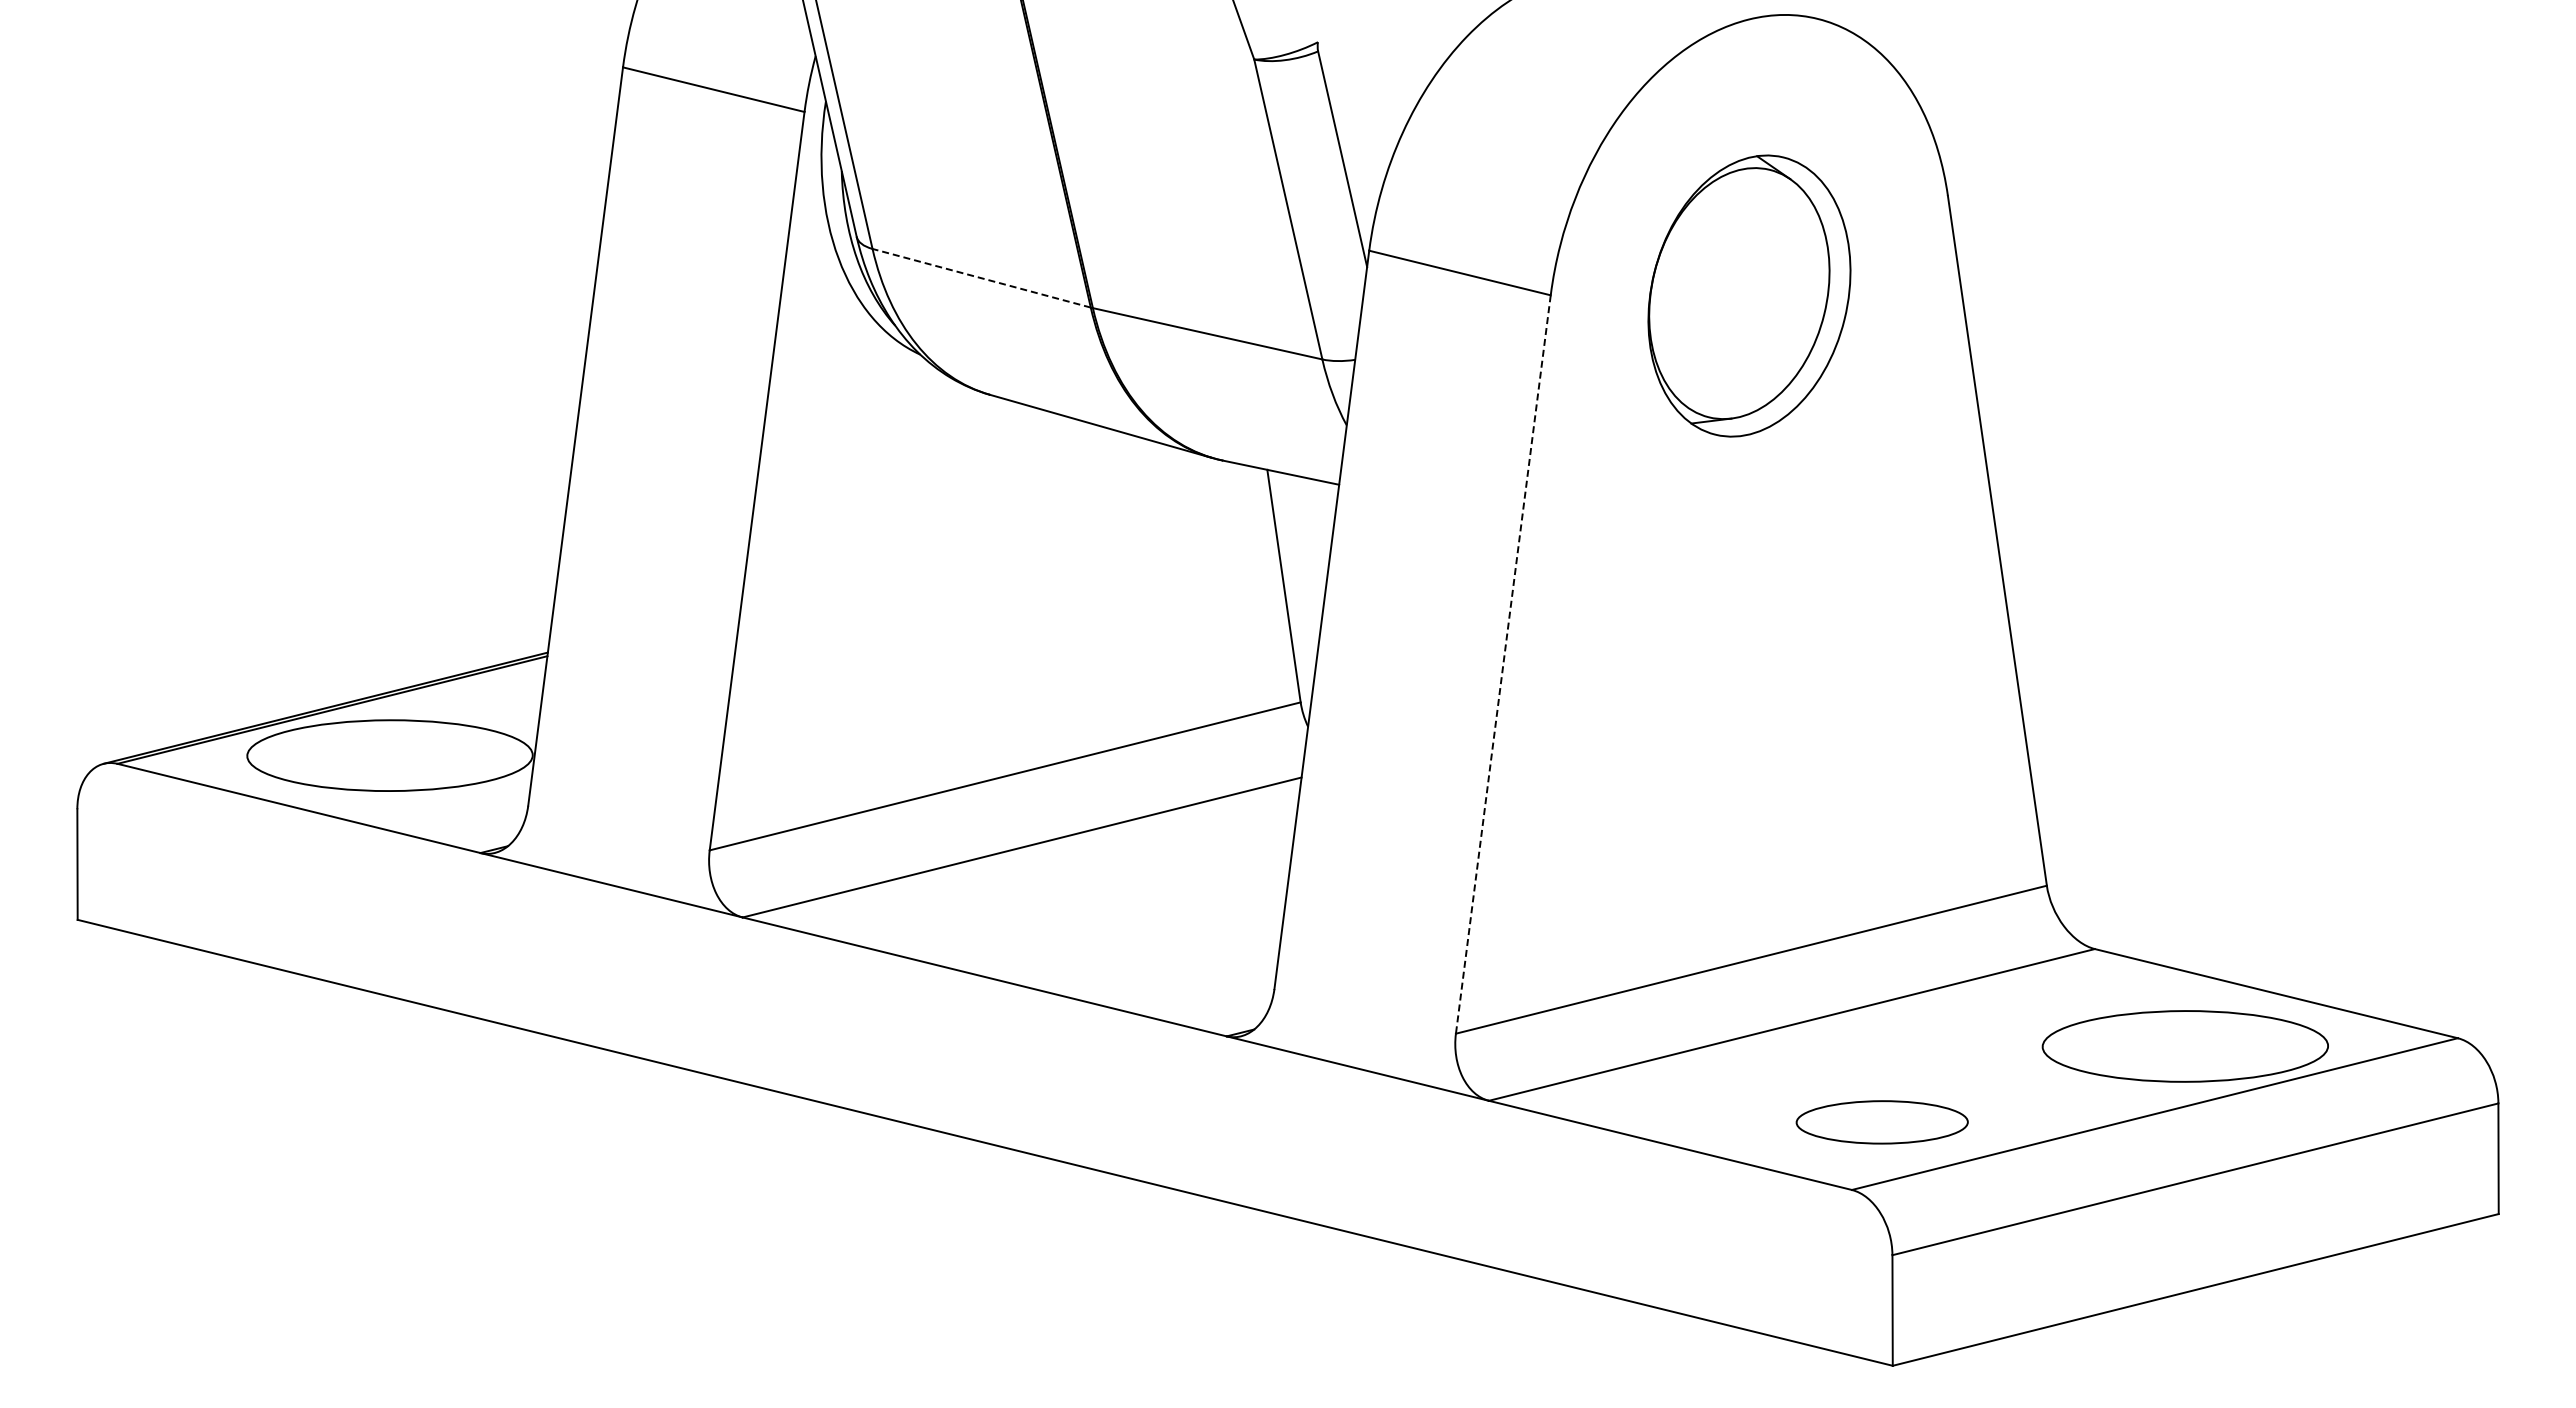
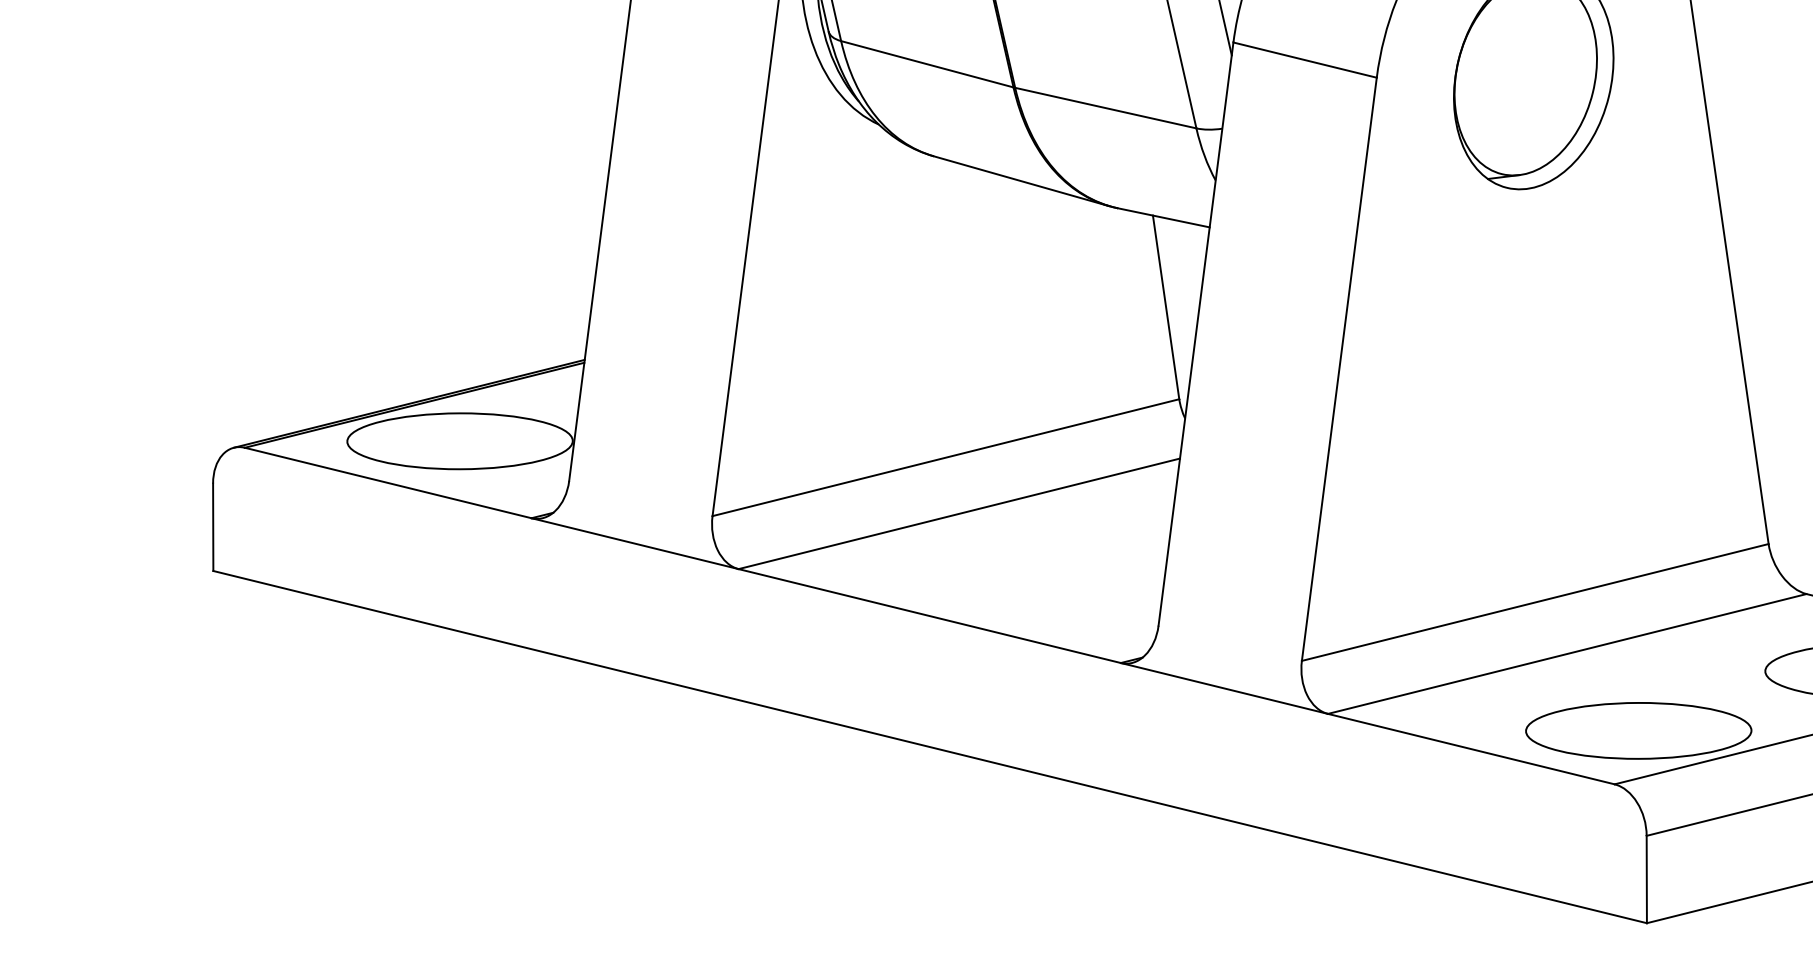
line: (981, 278) -> (927, 64), dashed -> solid
line: (1503, 665) -> (1339, 370), dashed -> solid
part: (1881, 1122) -> (1638, 731), size x1.67

